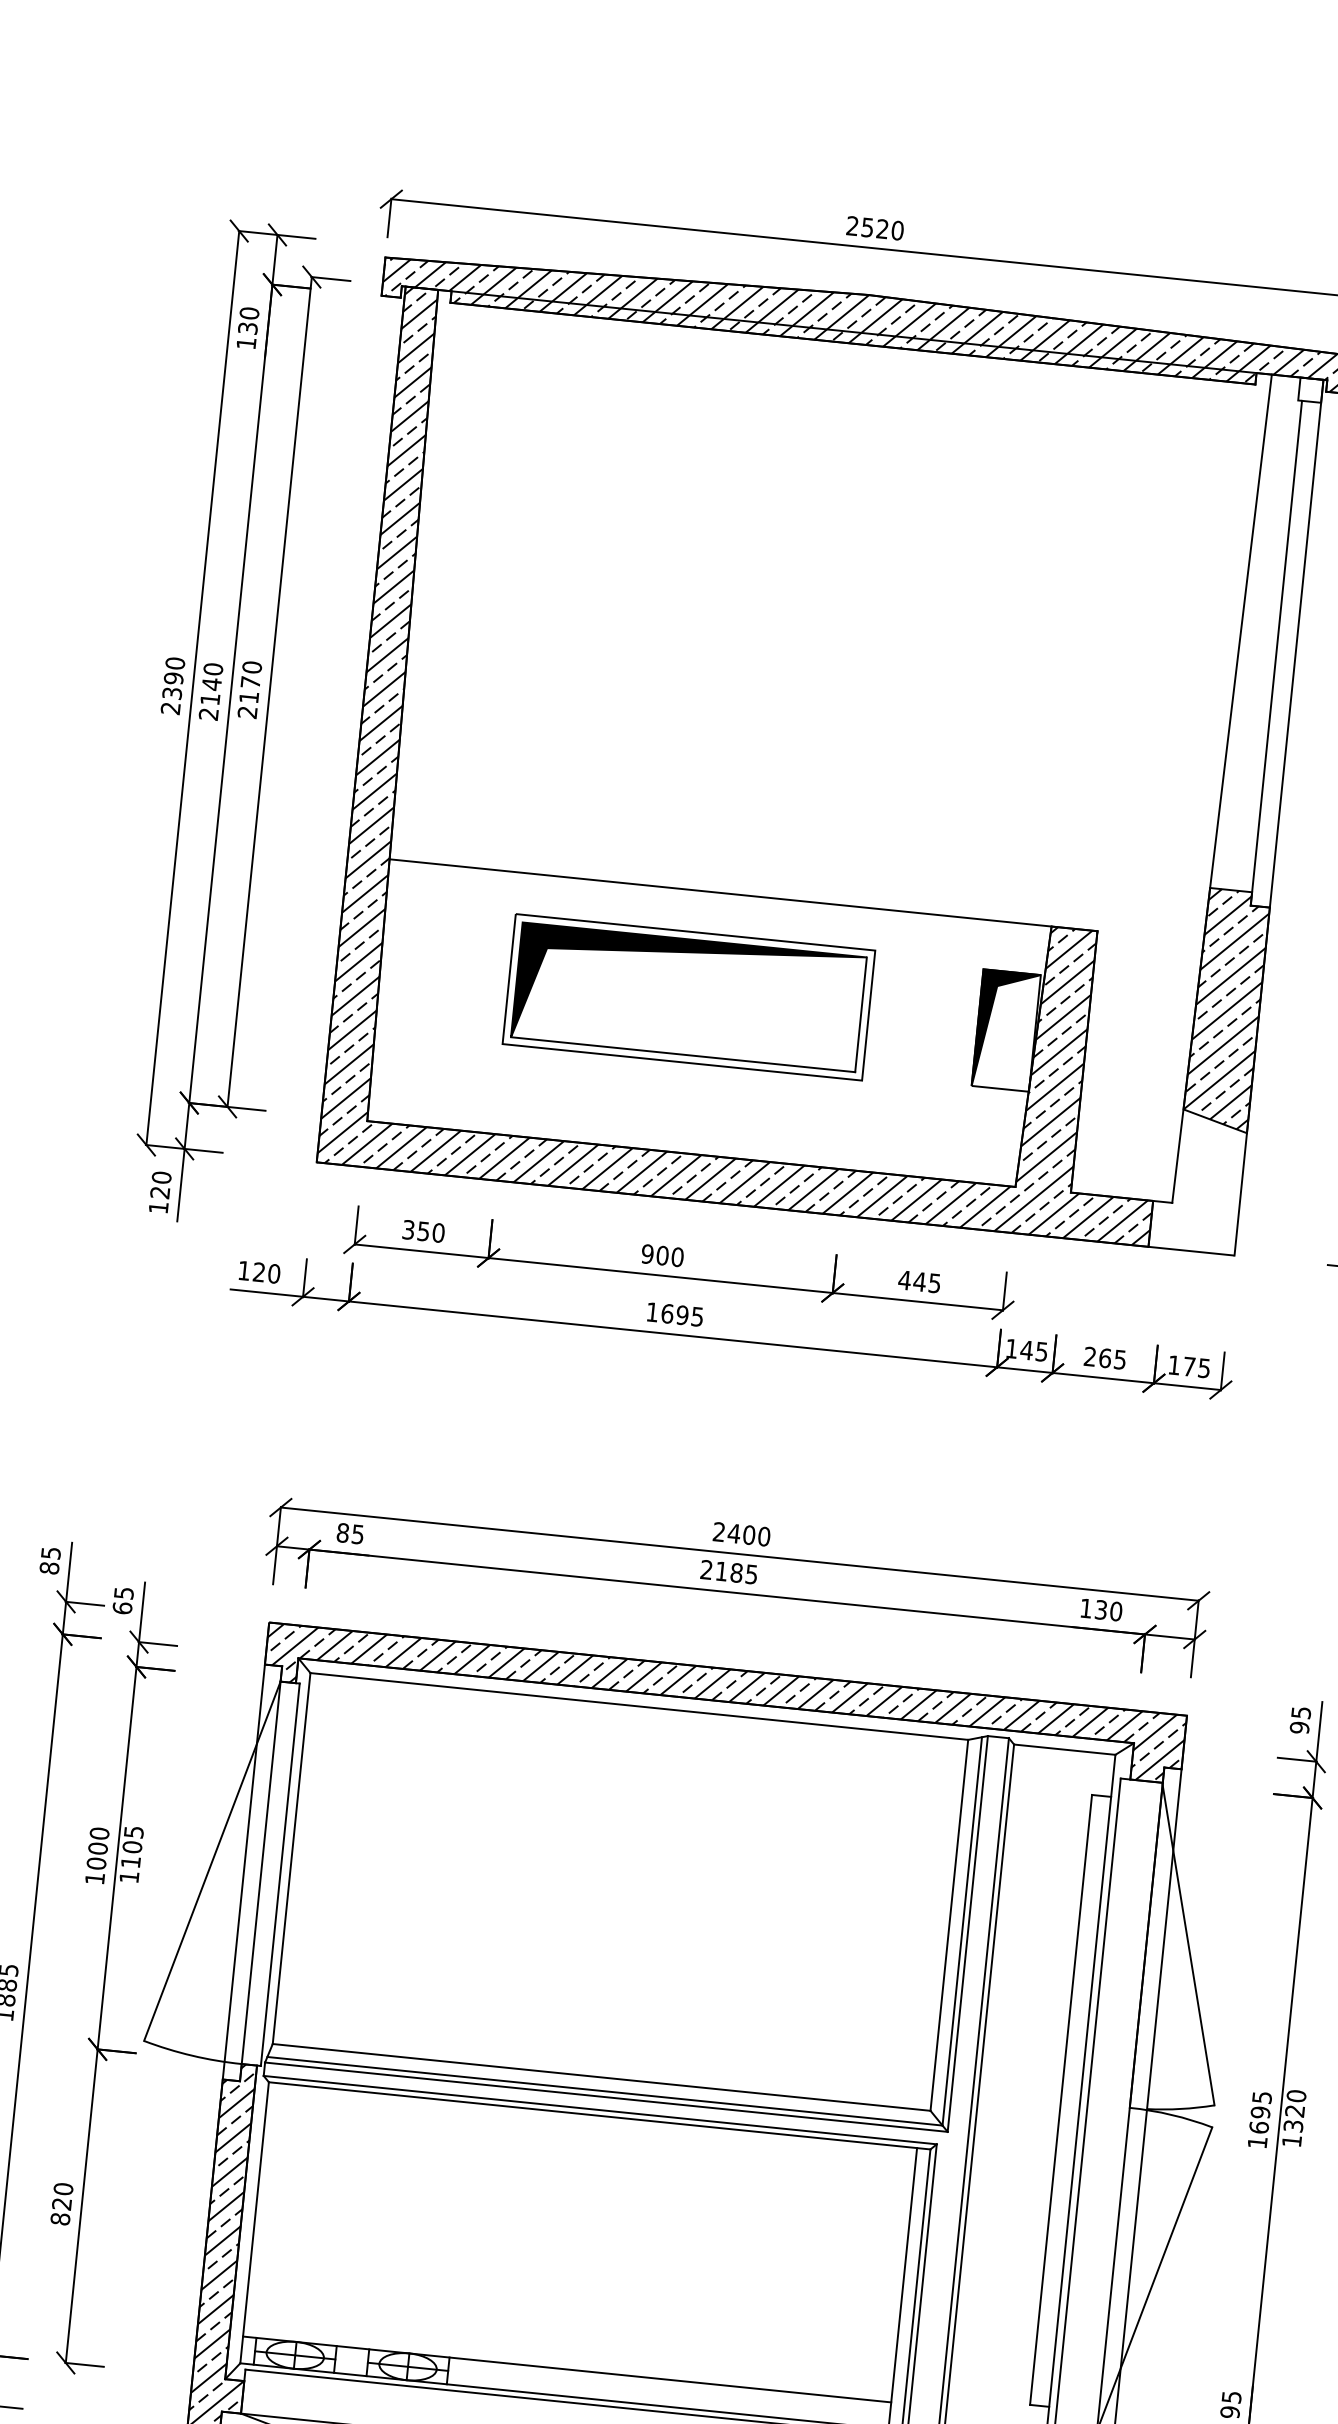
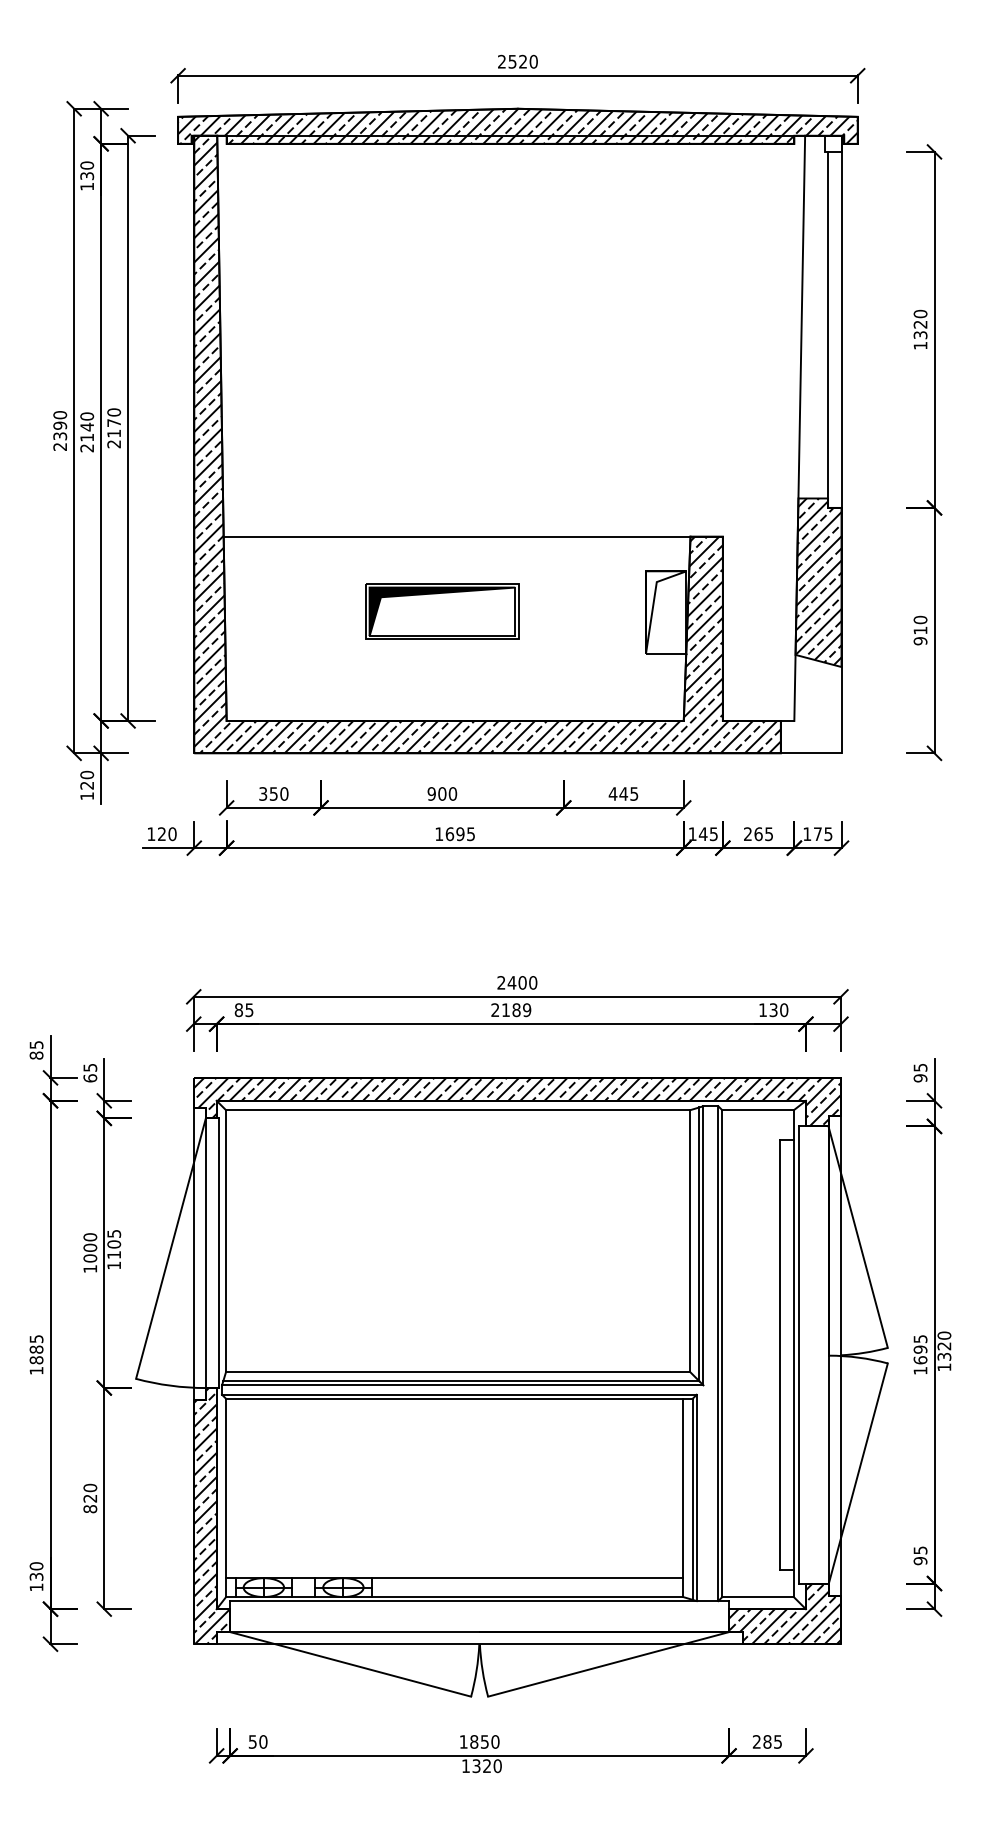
part: (689, 996) -> (442, 611), size x0.6
fill: (1006, 1030) -> (666, 612), removed
text: (752, 1573) -> (527, 1009), 2185 -> 2189

